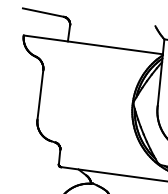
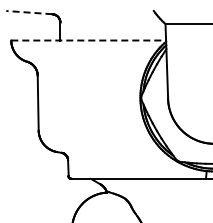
line: (42, 12) -> (28, 12), solid -> dashed
line: (94, 44) -> (89, 40), solid -> dashed

